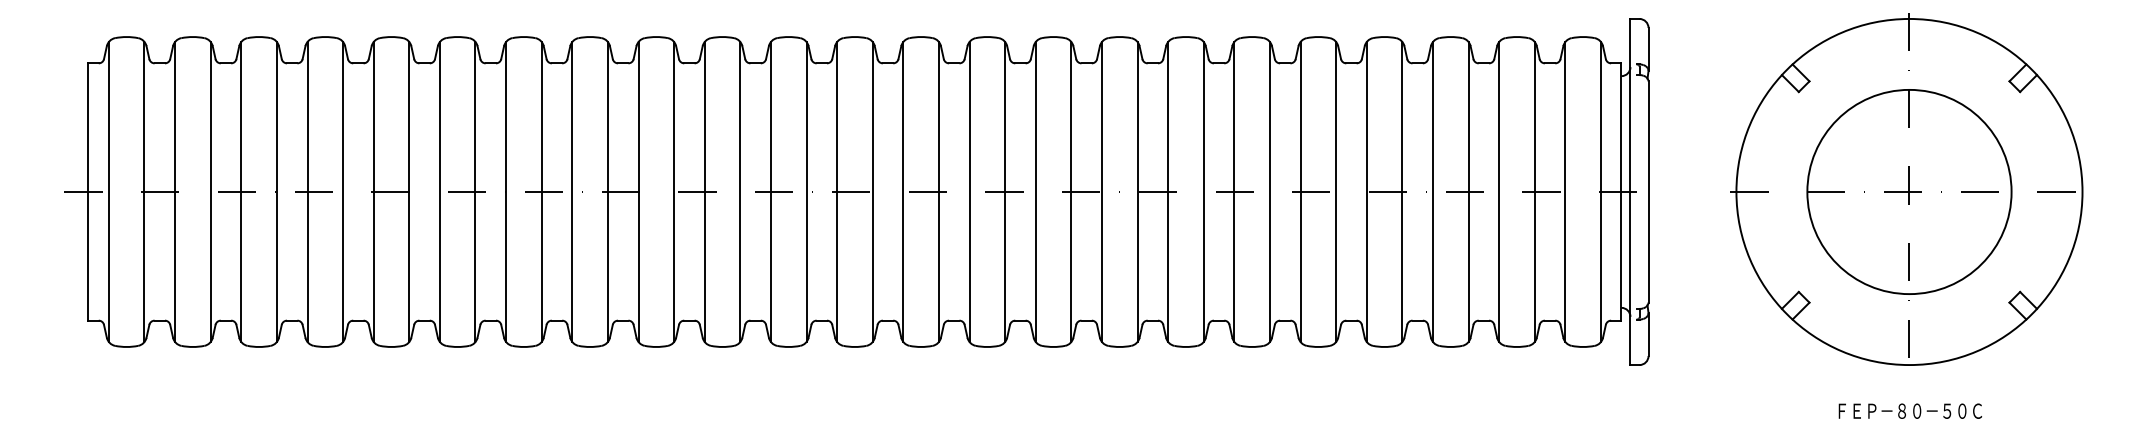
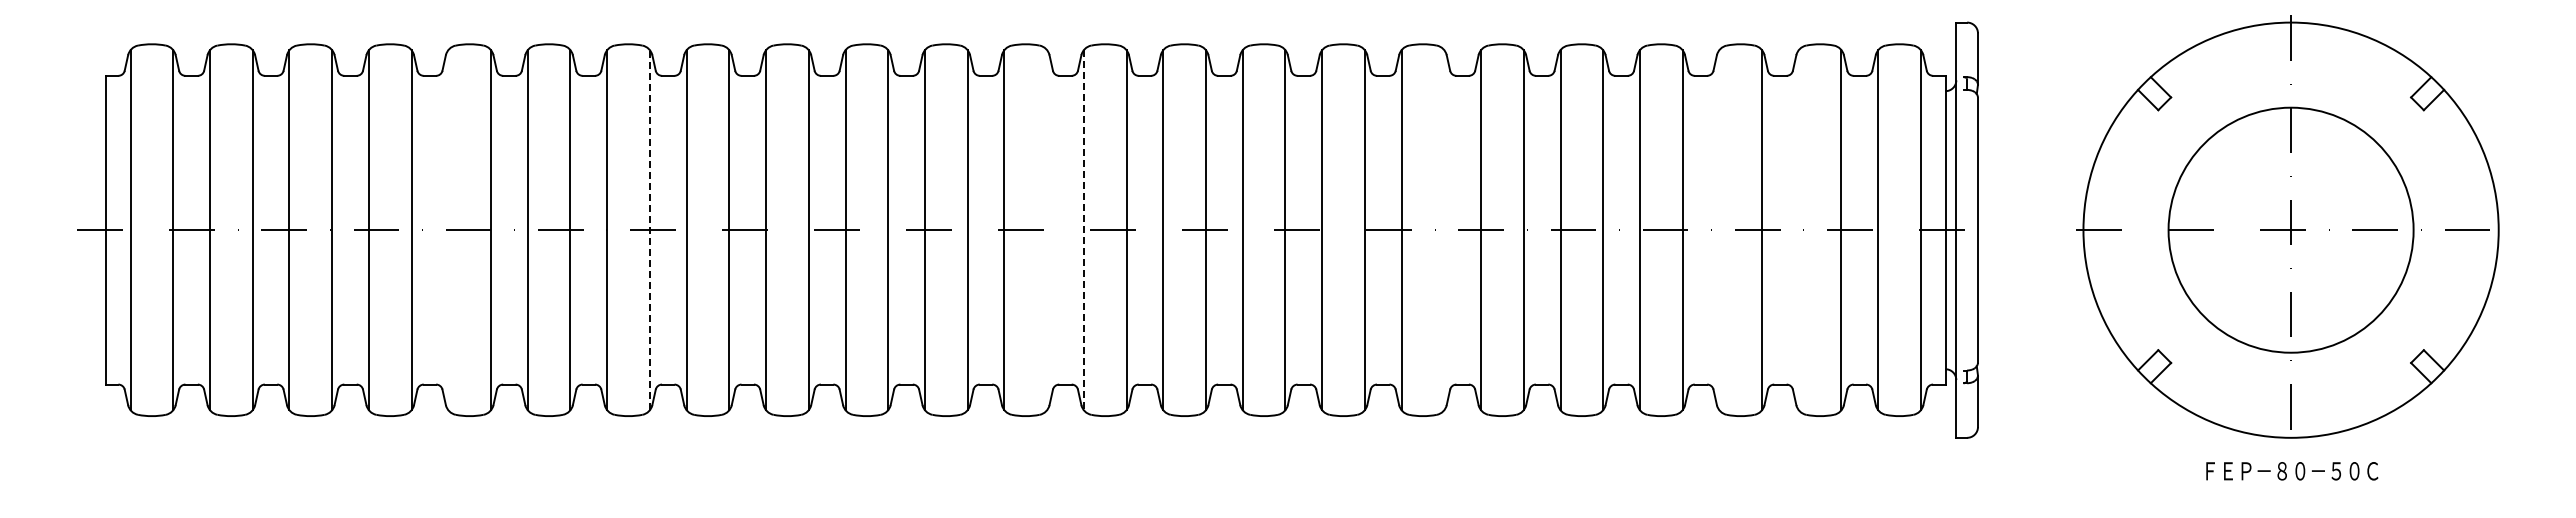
line: (541, 191) -> (649, 229), solid -> dashed
line: (373, 192) -> (448, 230), removed
line: (873, 192) -> (1047, 230), removed
line: (903, 192) -> (1083, 230), solid -> dashed
line: (1203, 192) -> (1444, 230), removed
line: (1433, 192) -> (1719, 230), removed
line: (1498, 192) -> (1798, 230), removed
text: (1910, 411) -> (2292, 471), moved

